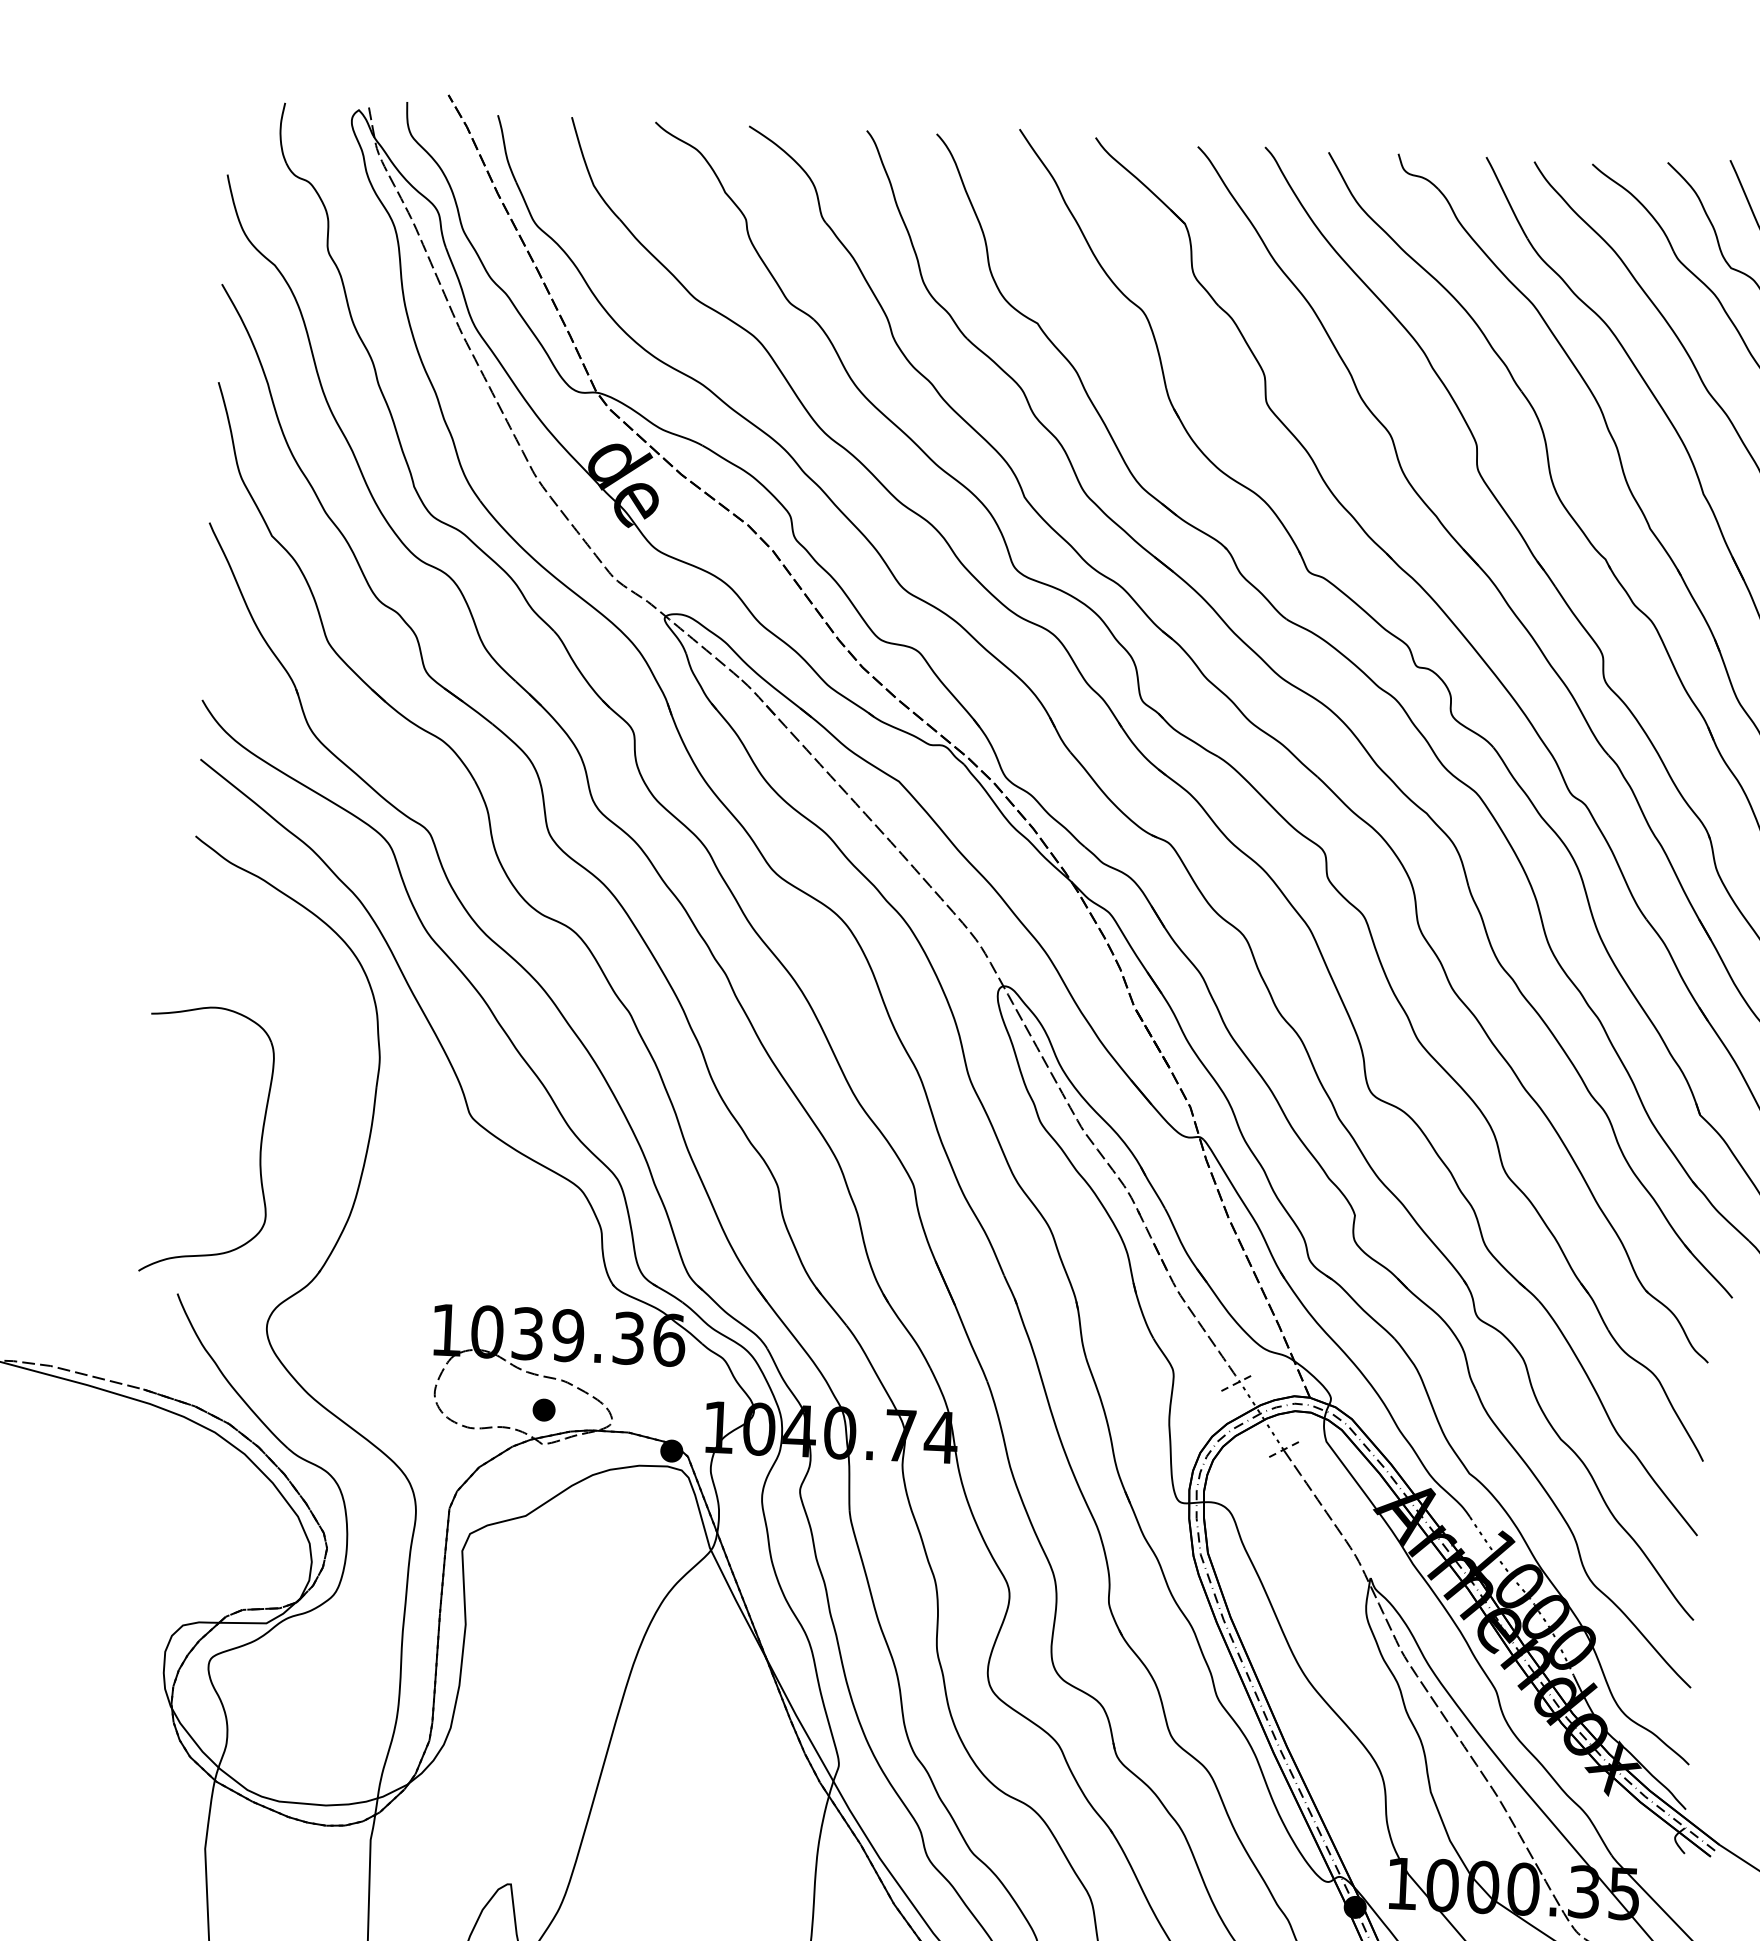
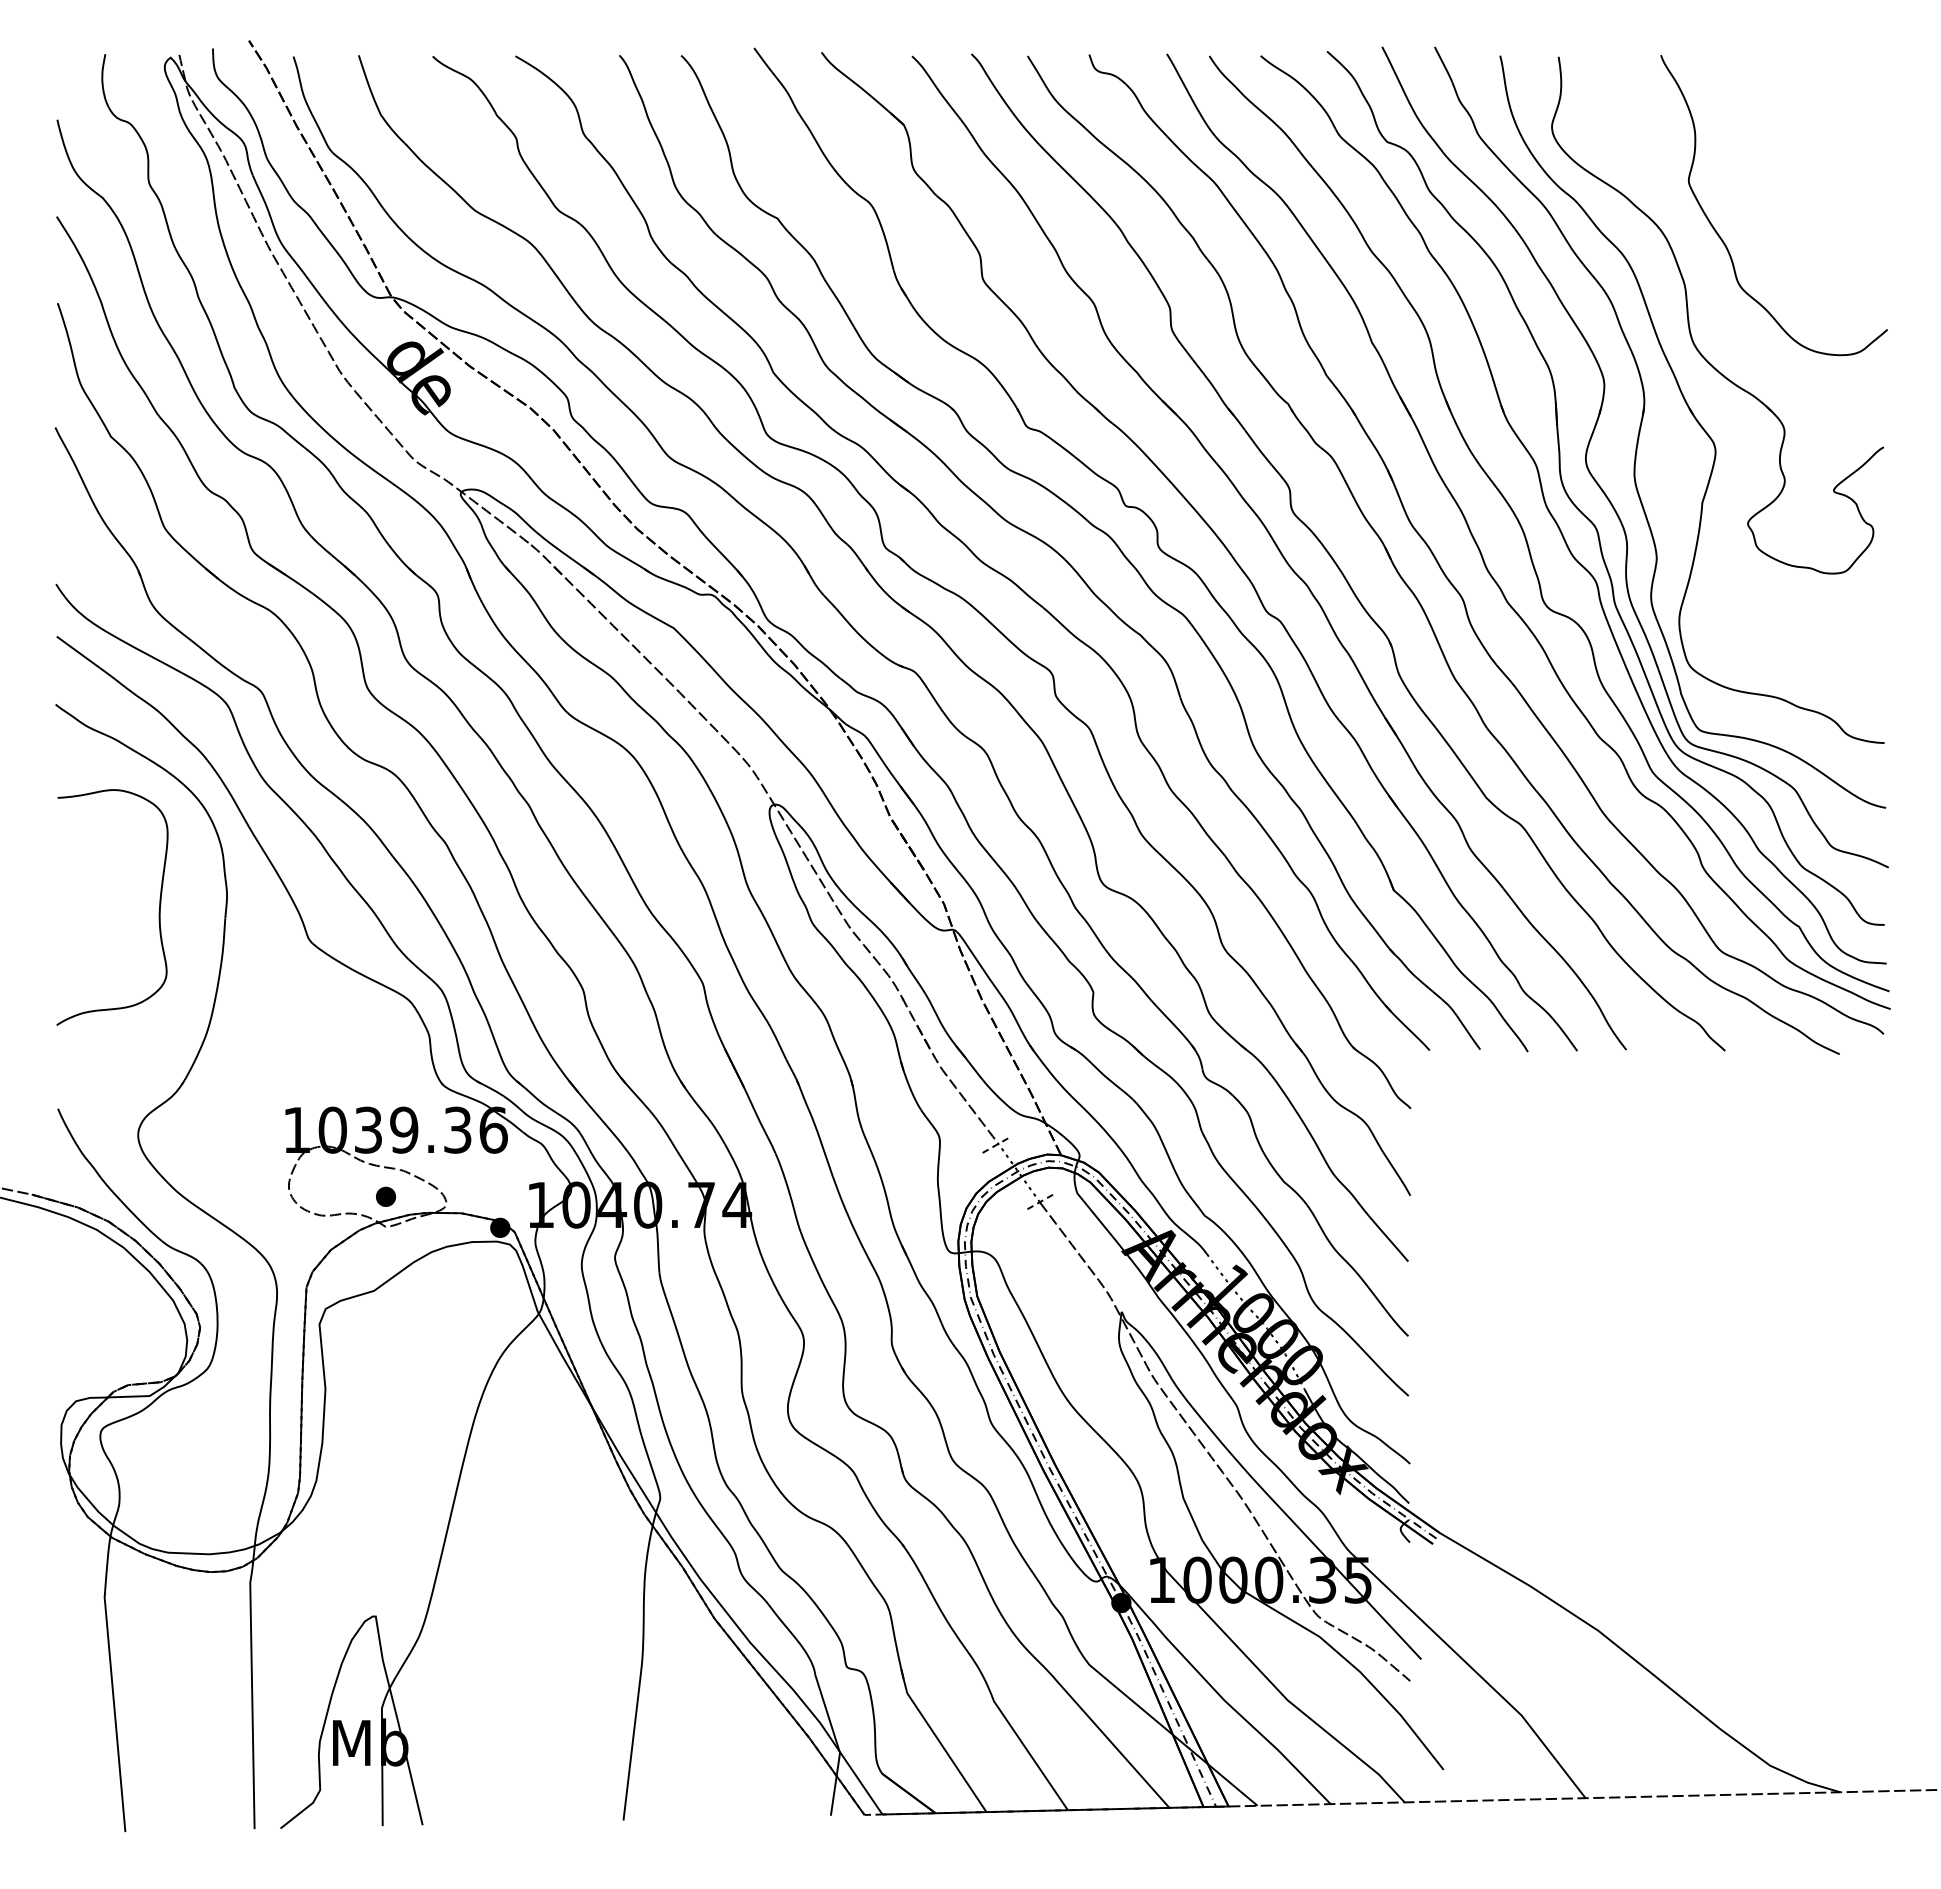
part: (259, 1147) -> (158, 911), moved

